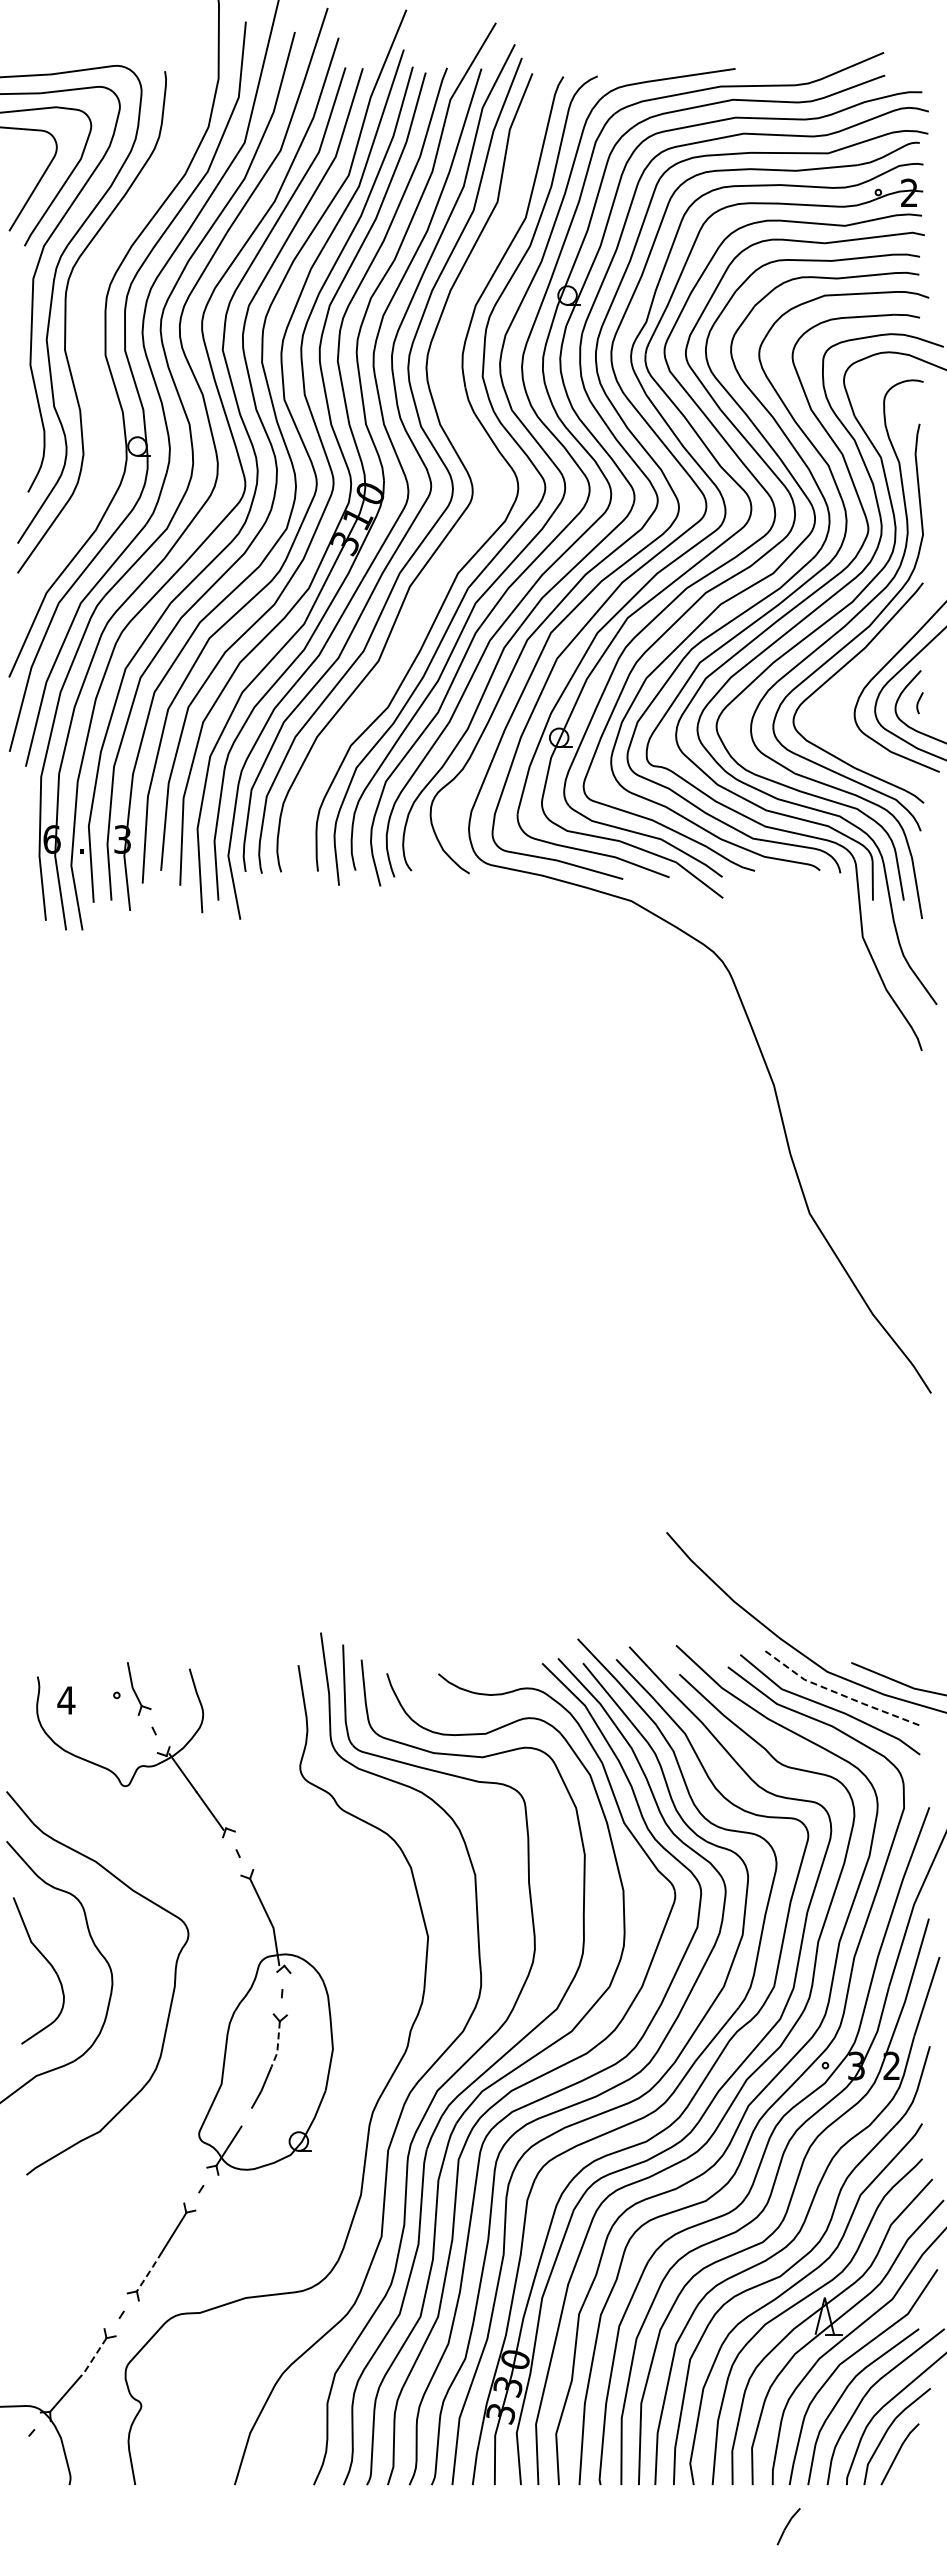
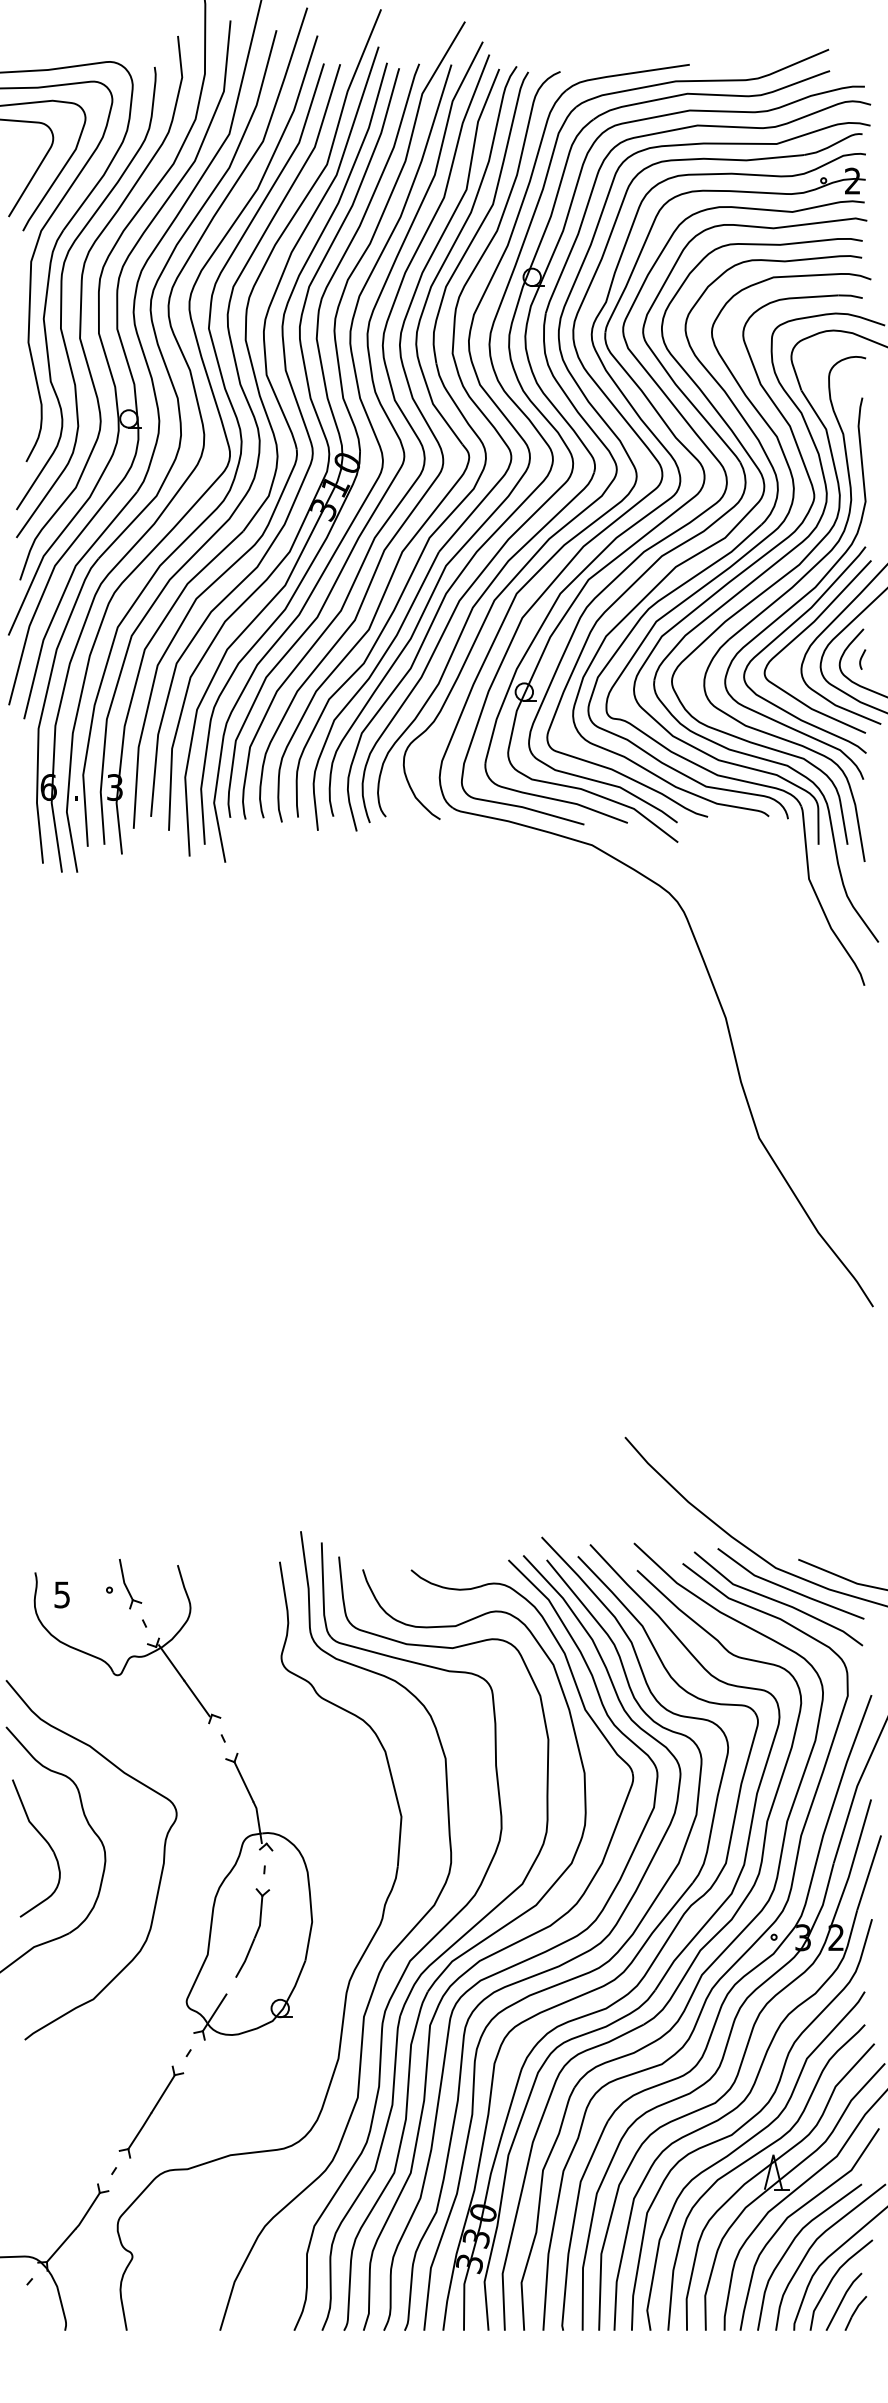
curve: (87, 328) -> (82, 308), added
part: (467, 440) -> (438, 413), added
curve: (856, 674) -> (803, 632), added
line: (840, 1694) -> (788, 1589), dashed -> solid
text: (66, 1700) -> (62, 1594), 4 -> 5
line: (277, 2045) -> (260, 1918), dashed -> solid
line: (150, 2271) -> (141, 2130), dashed -> solid
line: (93, 2358) -> (87, 2211), dashed -> solid
part: (788, 2526) -> (855, 2313), moved

